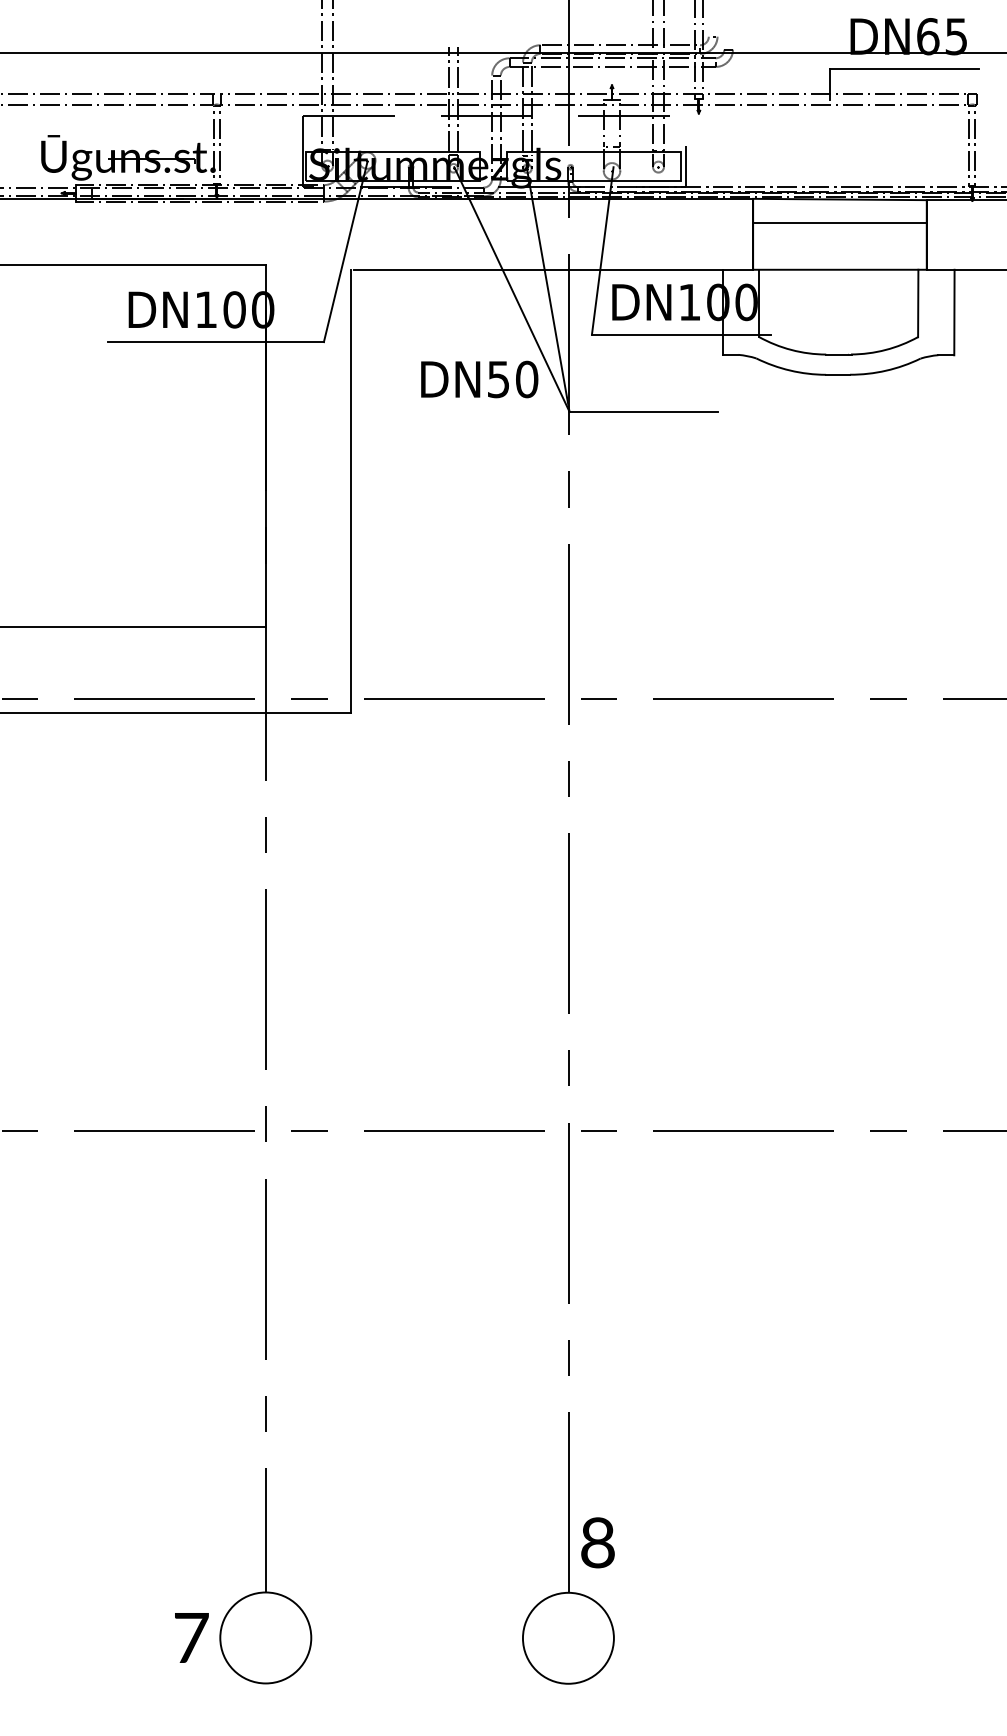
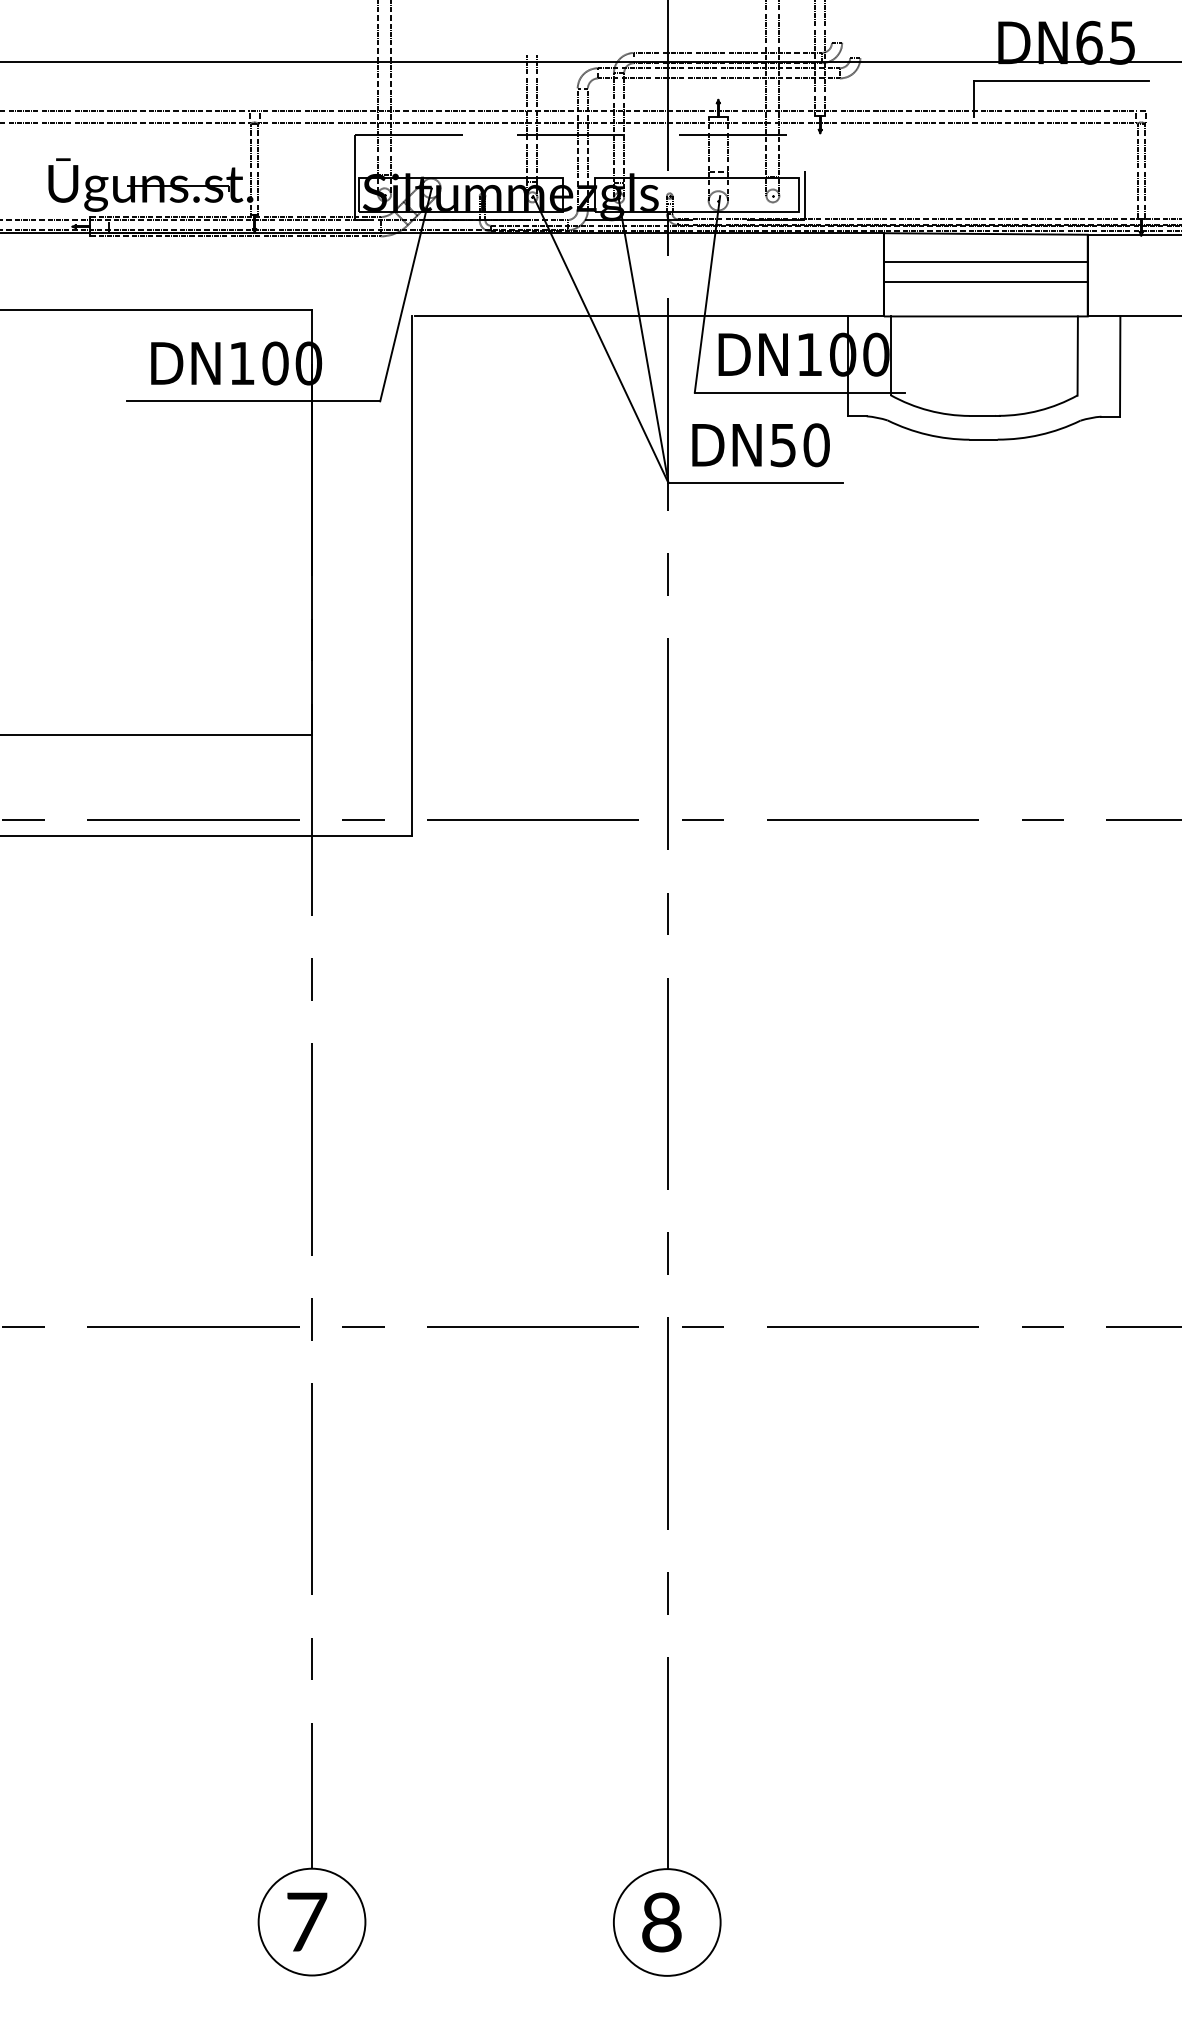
line: (839, 240) -> (985, 282), added
text: (479, 379) -> (760, 445), moved
text: (597, 1542) -> (661, 1922), moved
text: (192, 1637) -> (307, 1921), moved

